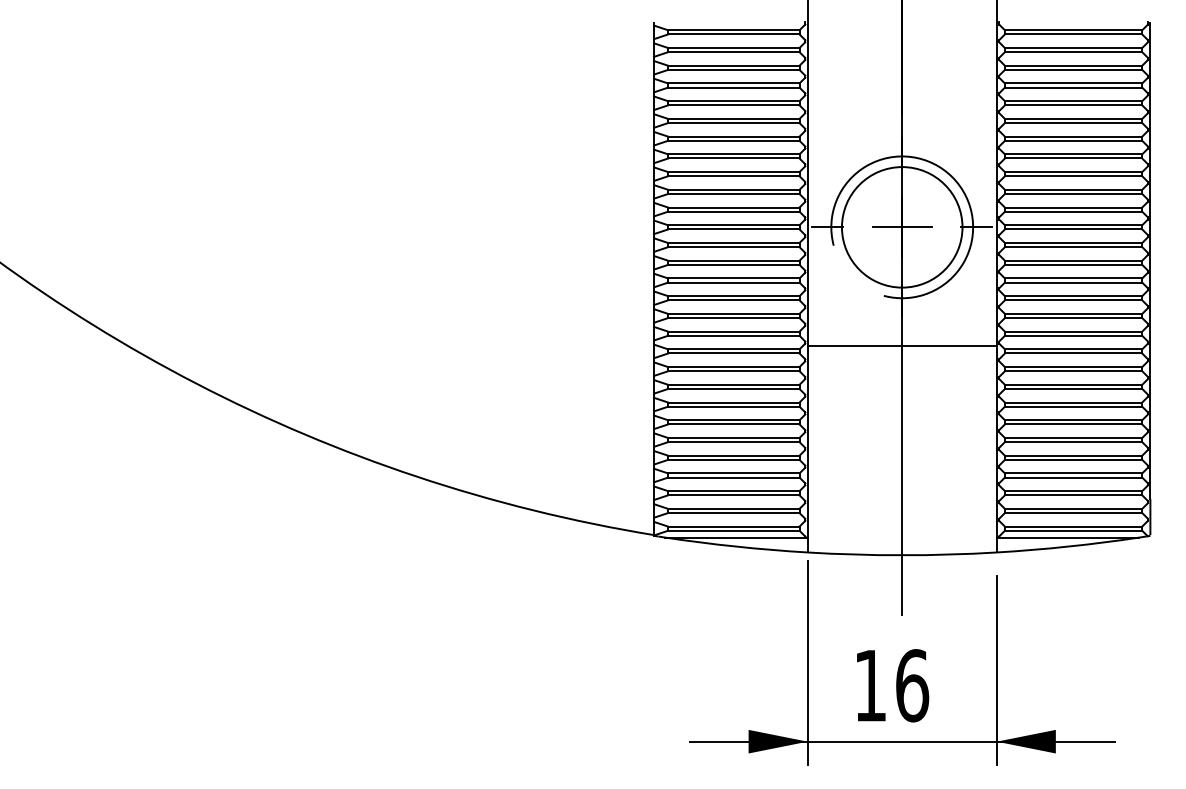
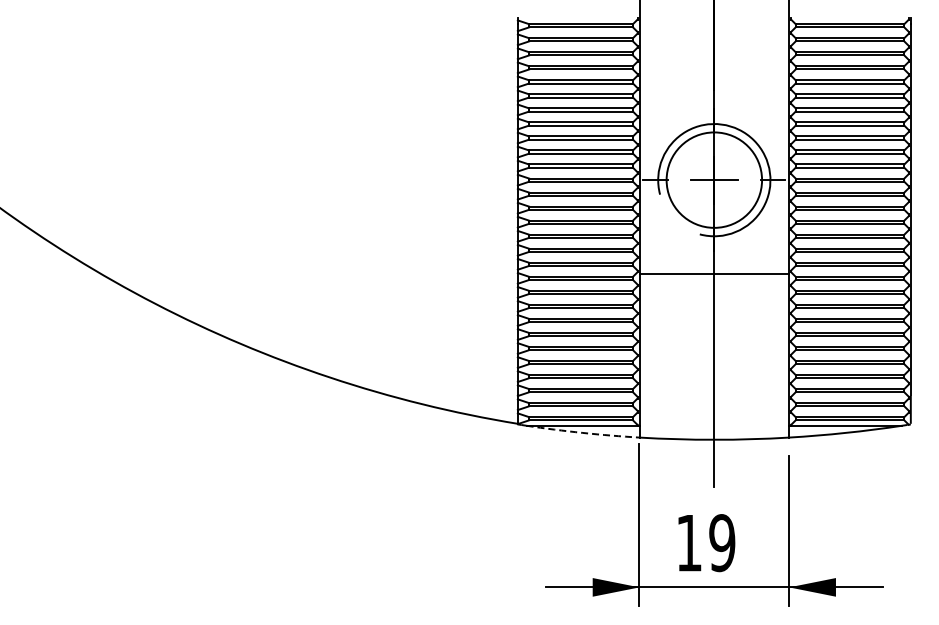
arc: (735, 546) -> (582, 432), solid -> dashed
text: (912, 686) -> (722, 543), 16 -> 19

